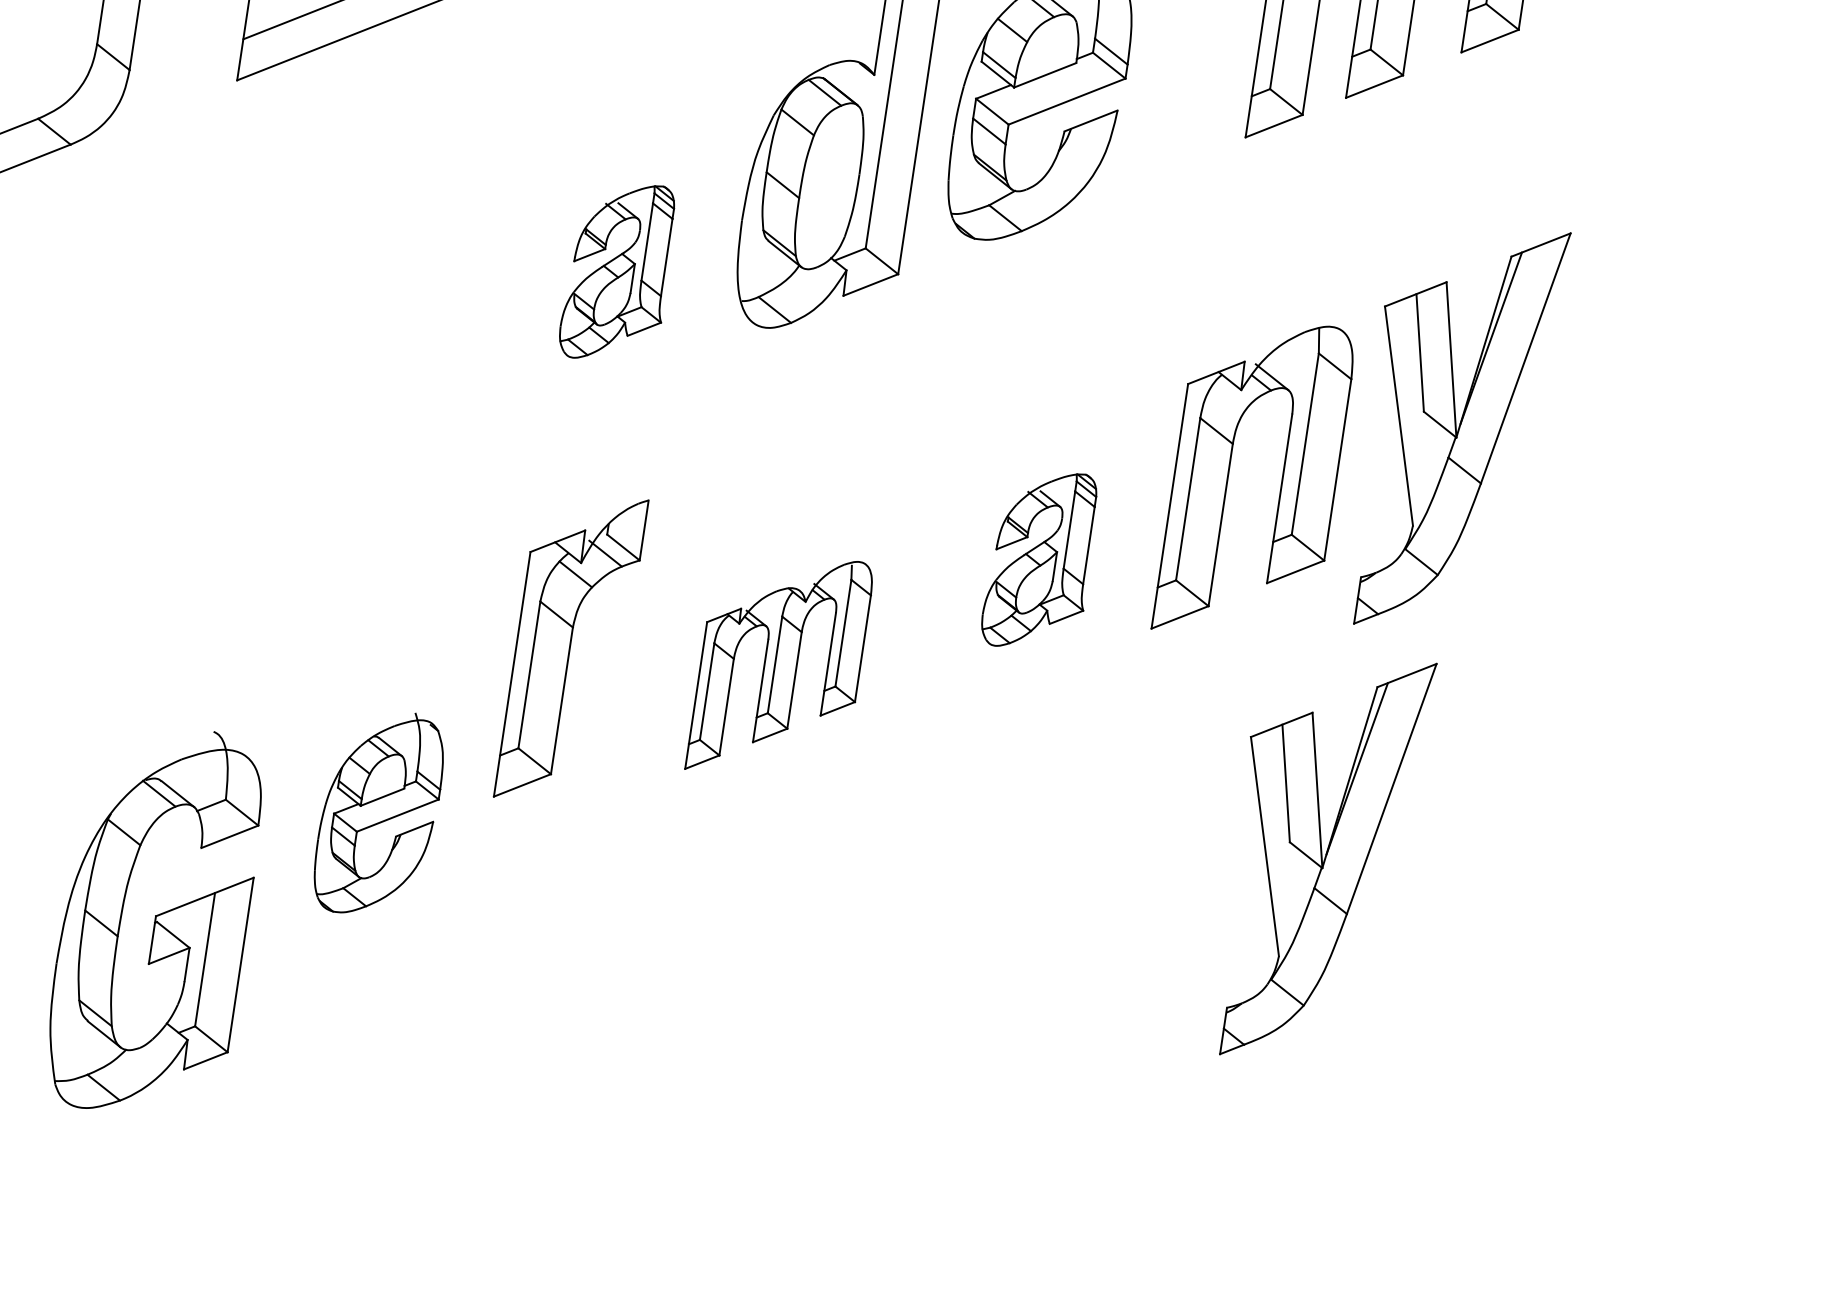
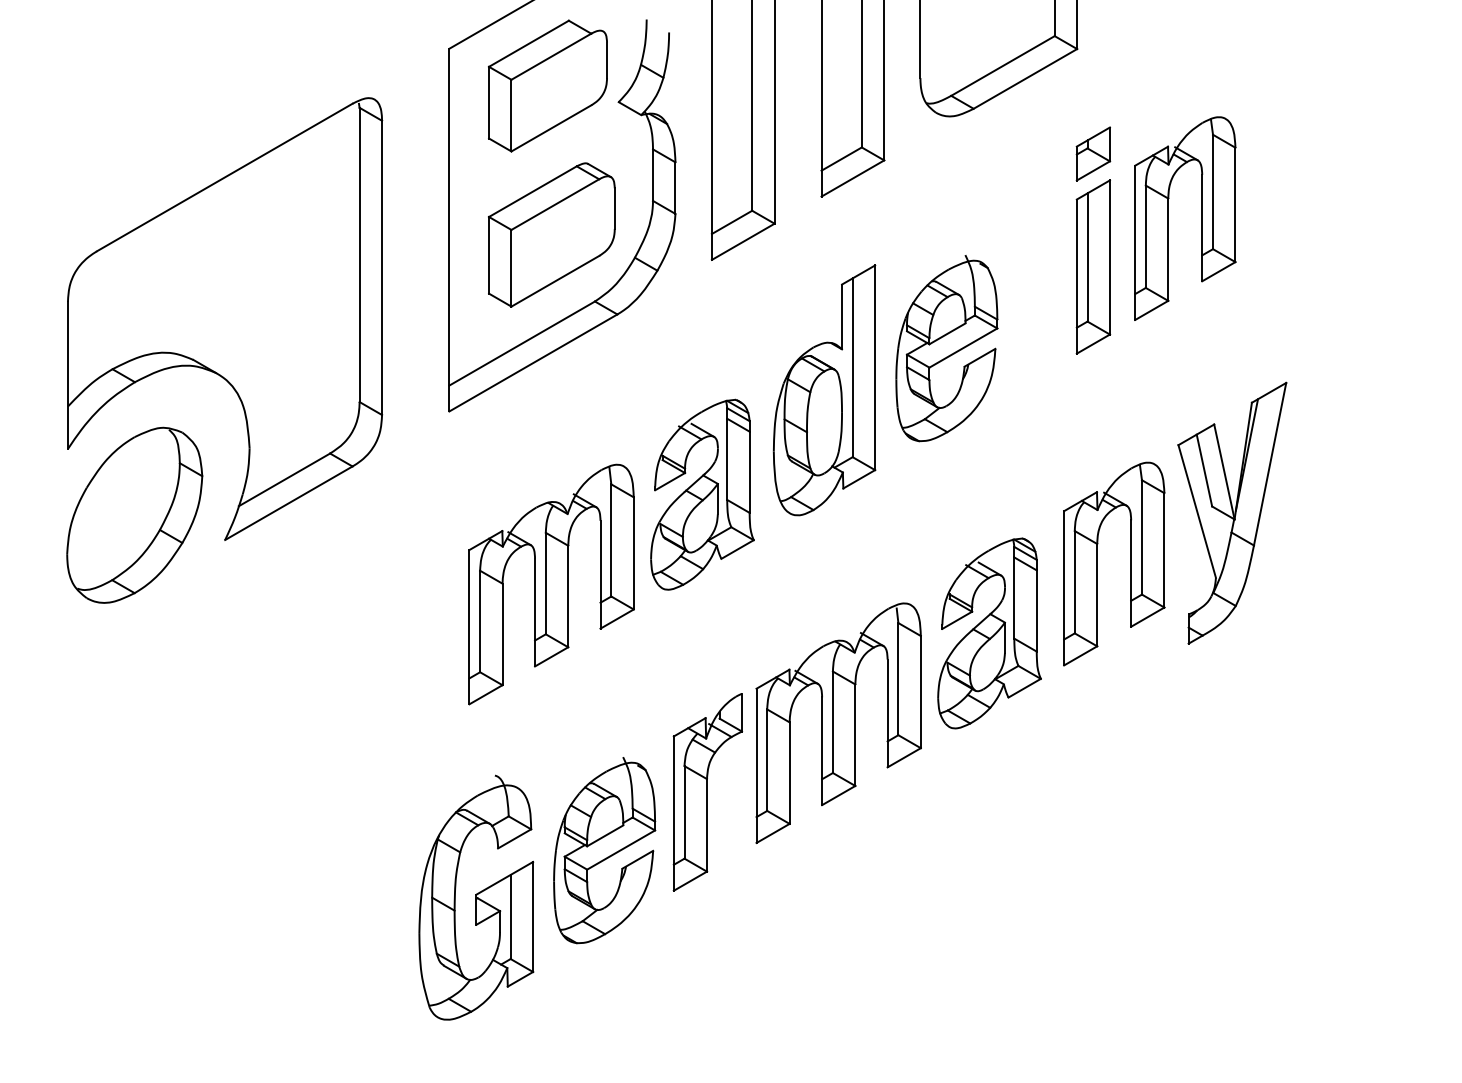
part: (618, 271) -> (702, 494), size x1.67
part: (358, 378) -> (551, 584), added
part: (1040, 560) -> (989, 633), size x1.67
part: (570, 648) -> (707, 792), moved
part: (780, 665) -> (838, 722), size x1.67
part: (379, 813) -> (604, 850), size x1.43
part: (1320, 856) -> (1189, 790), removed
part: (155, 920) -> (476, 897), moved

